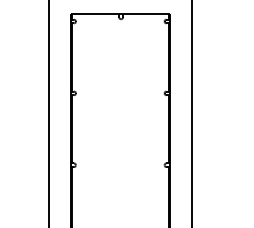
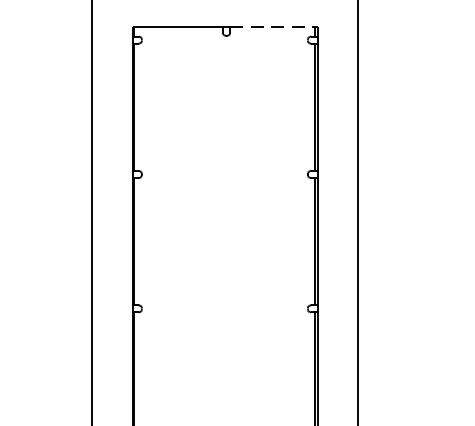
line: (145, 14) -> (272, 27), solid -> dashed

